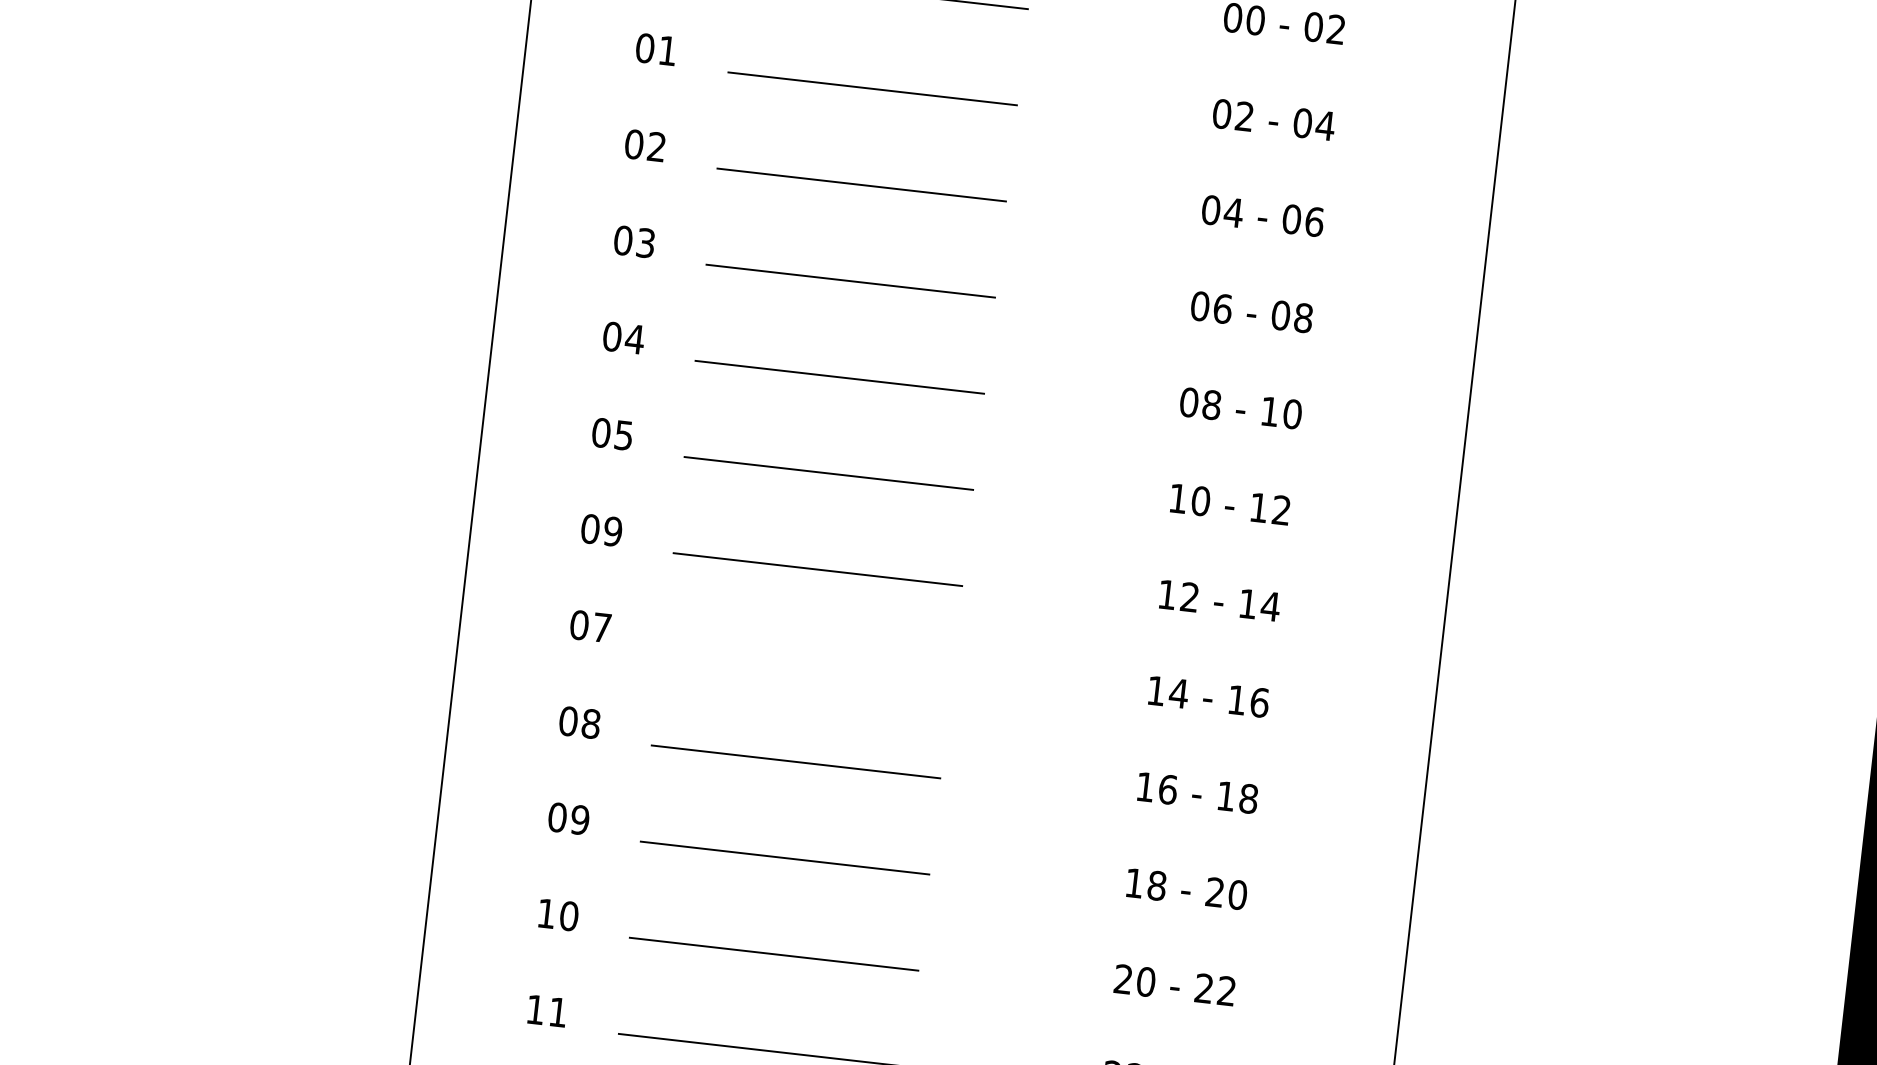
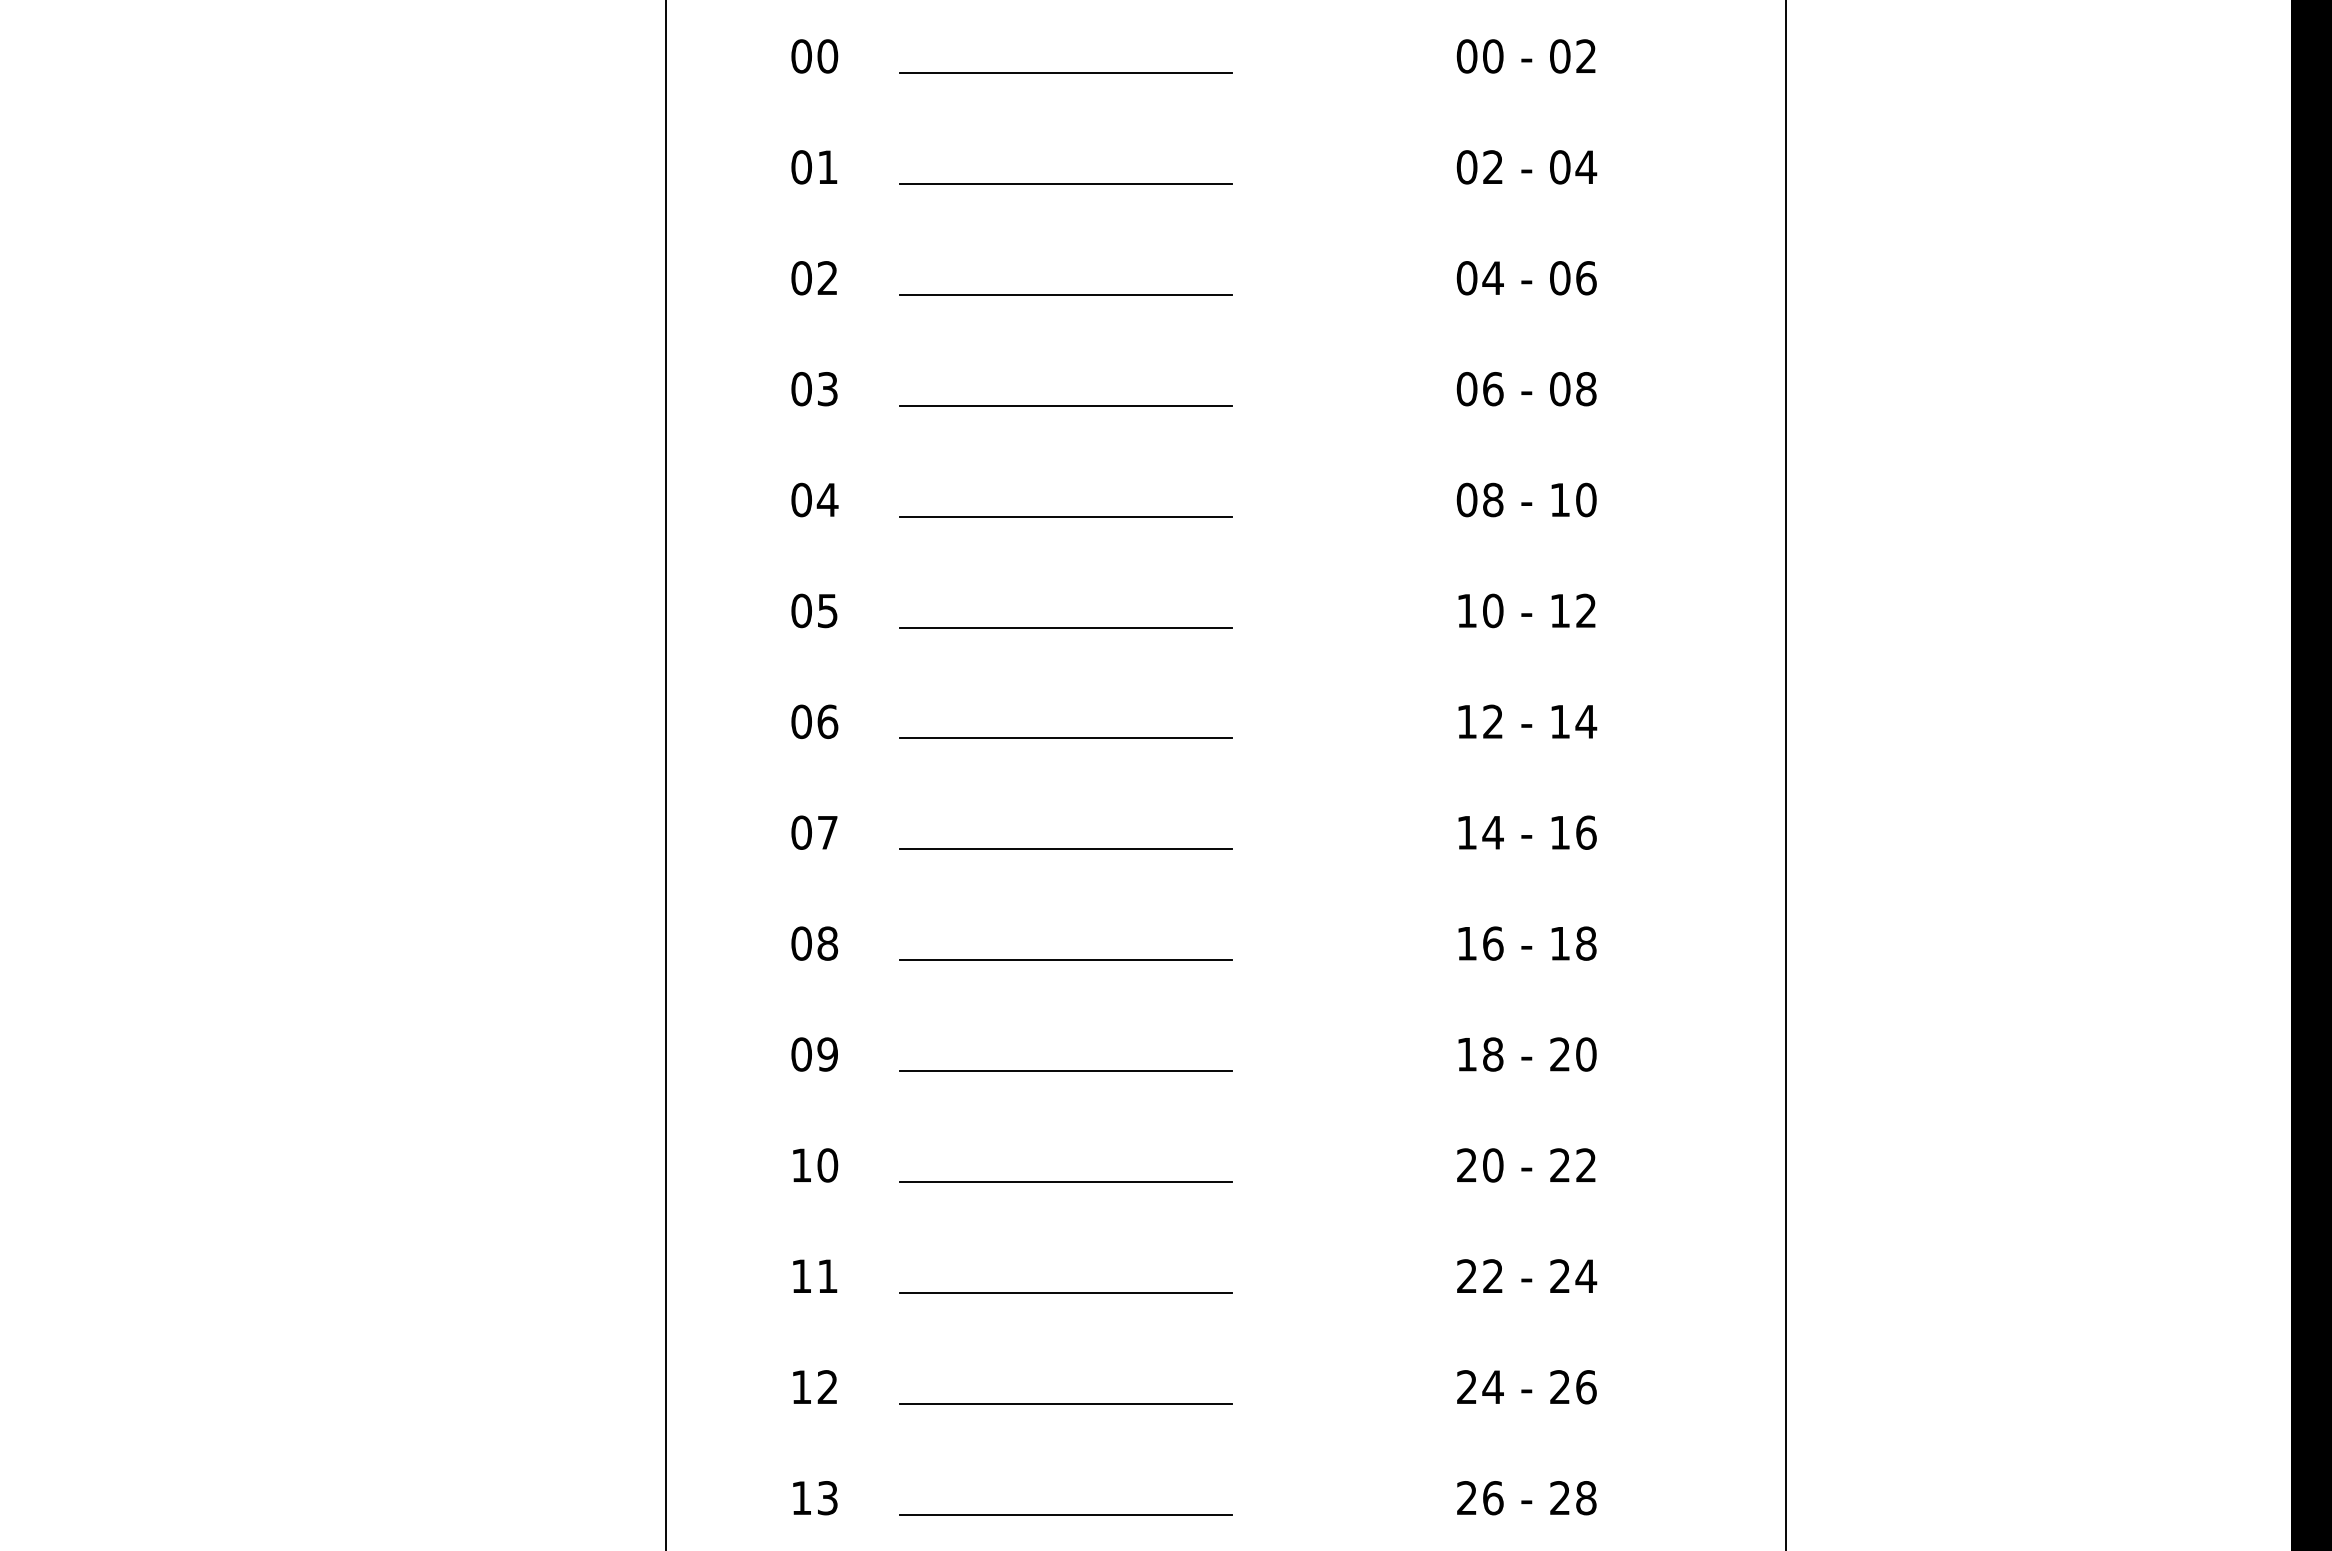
text: (612, 531) -> (827, 721), 09 -> 06
line: (806, 665) -> (1065, 849), added

